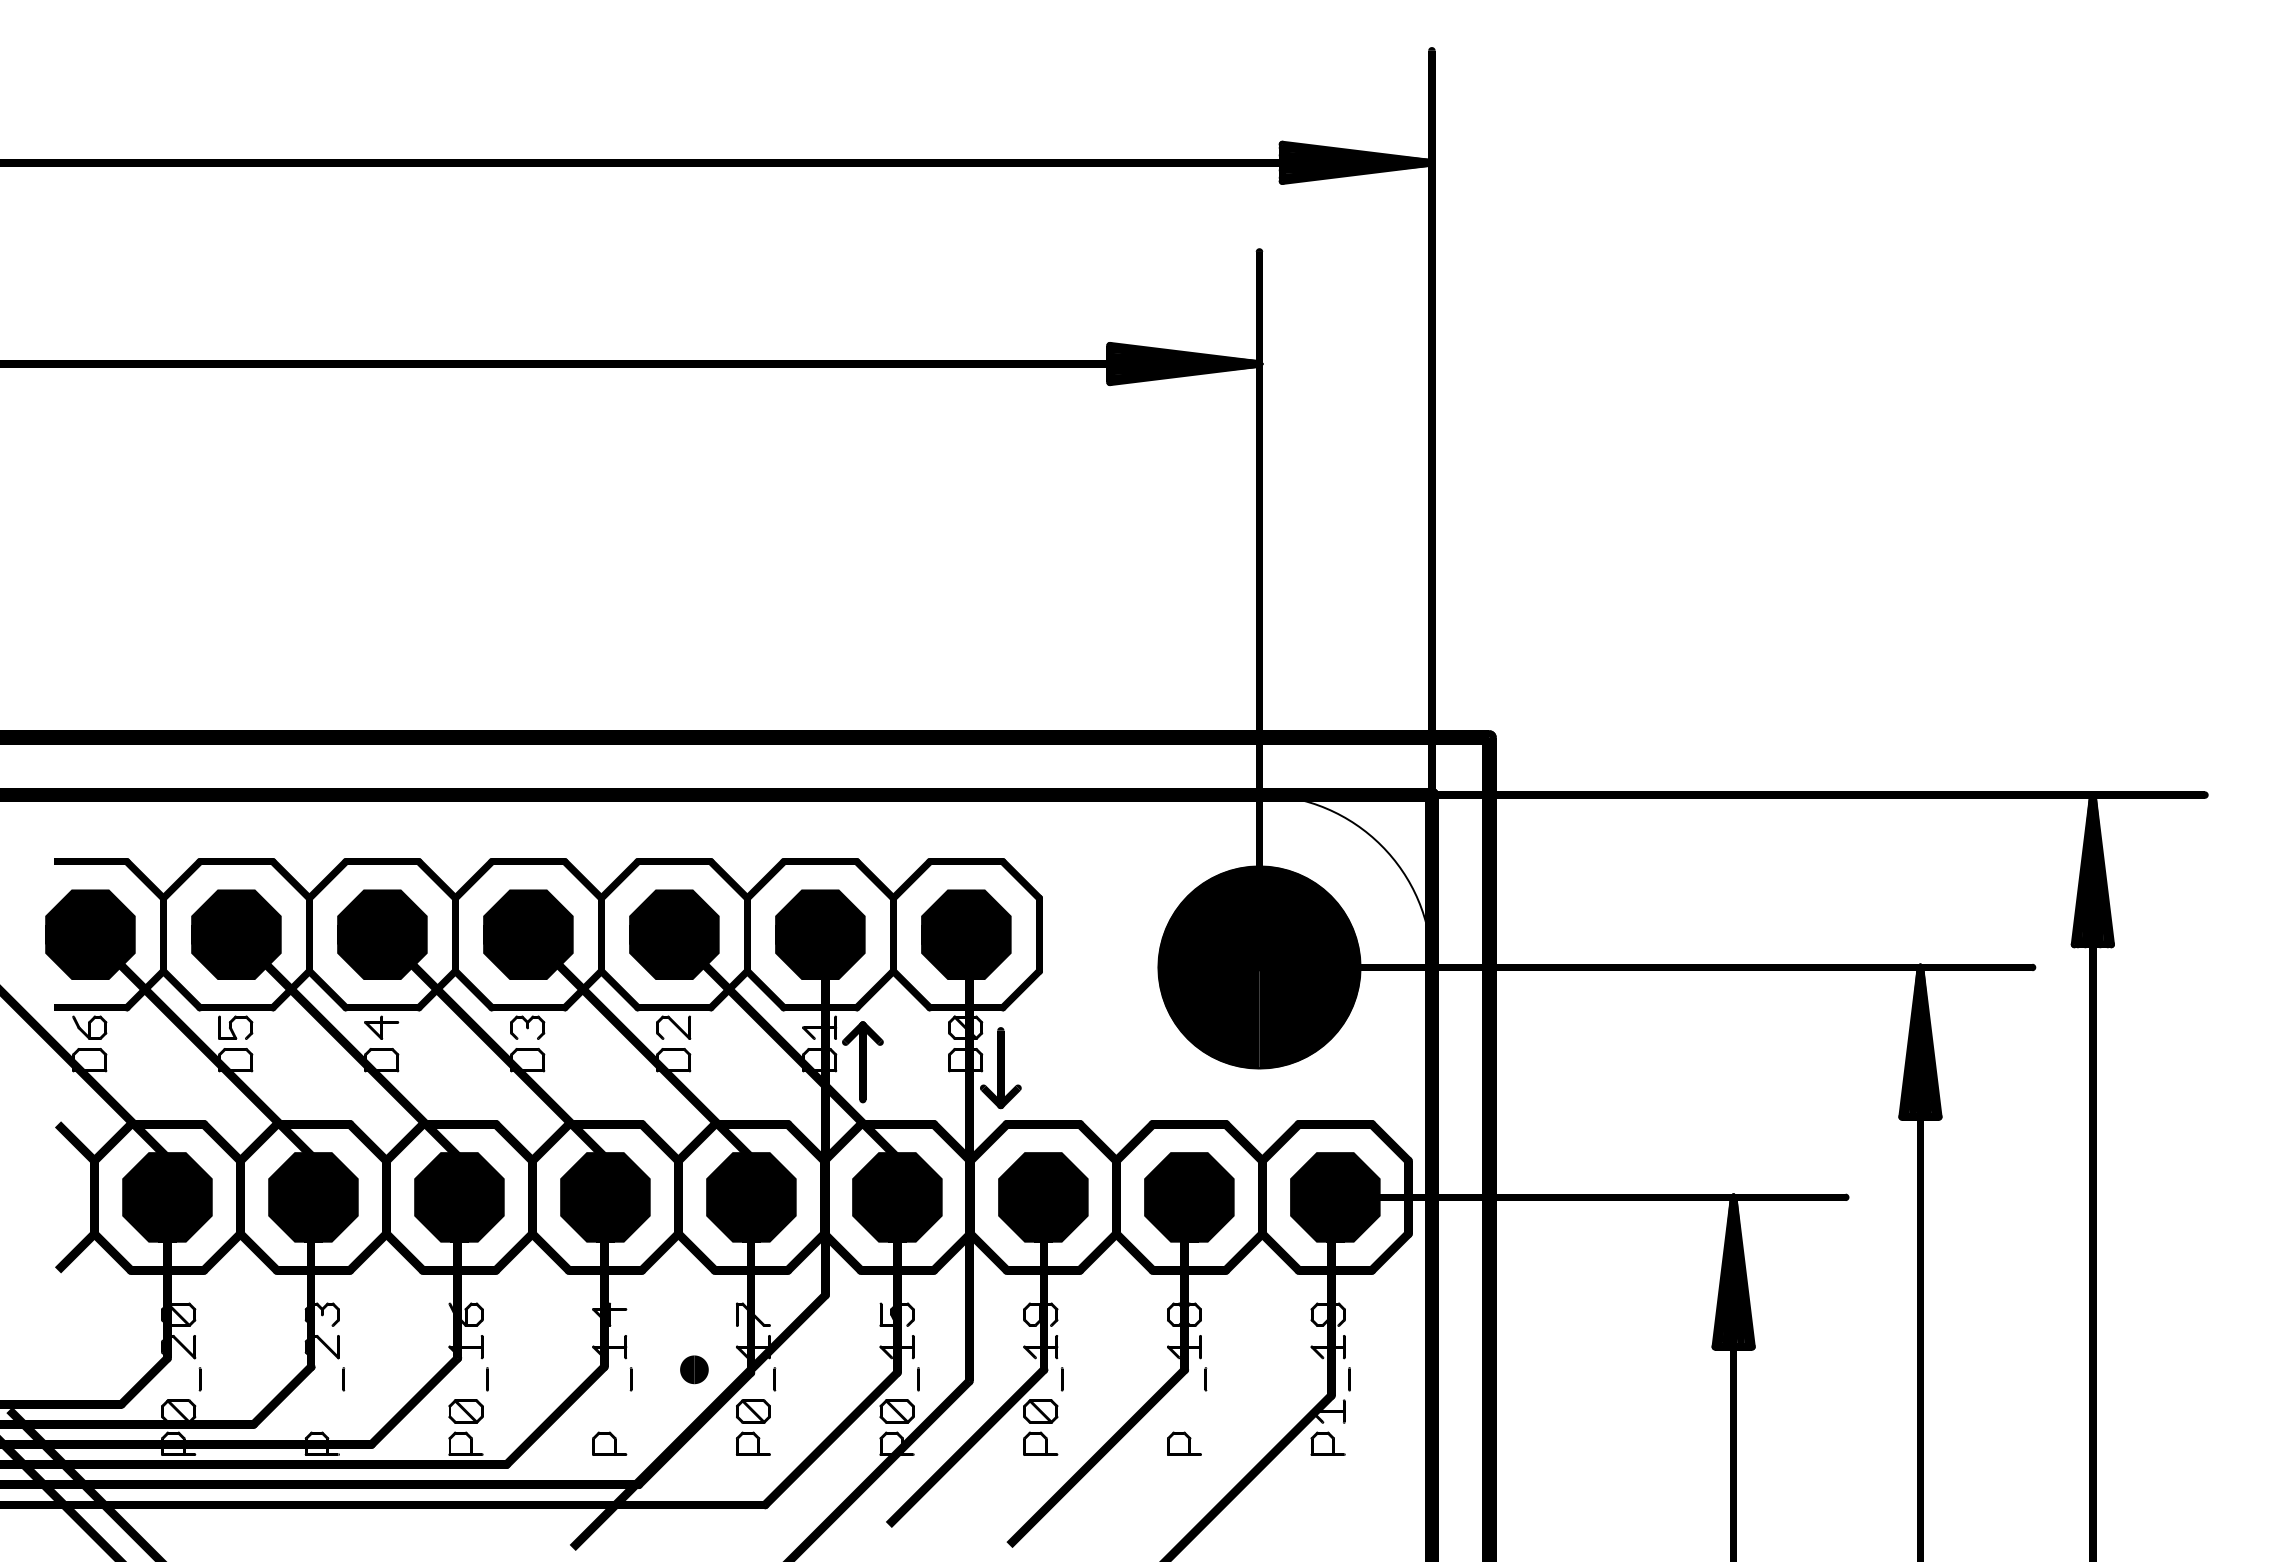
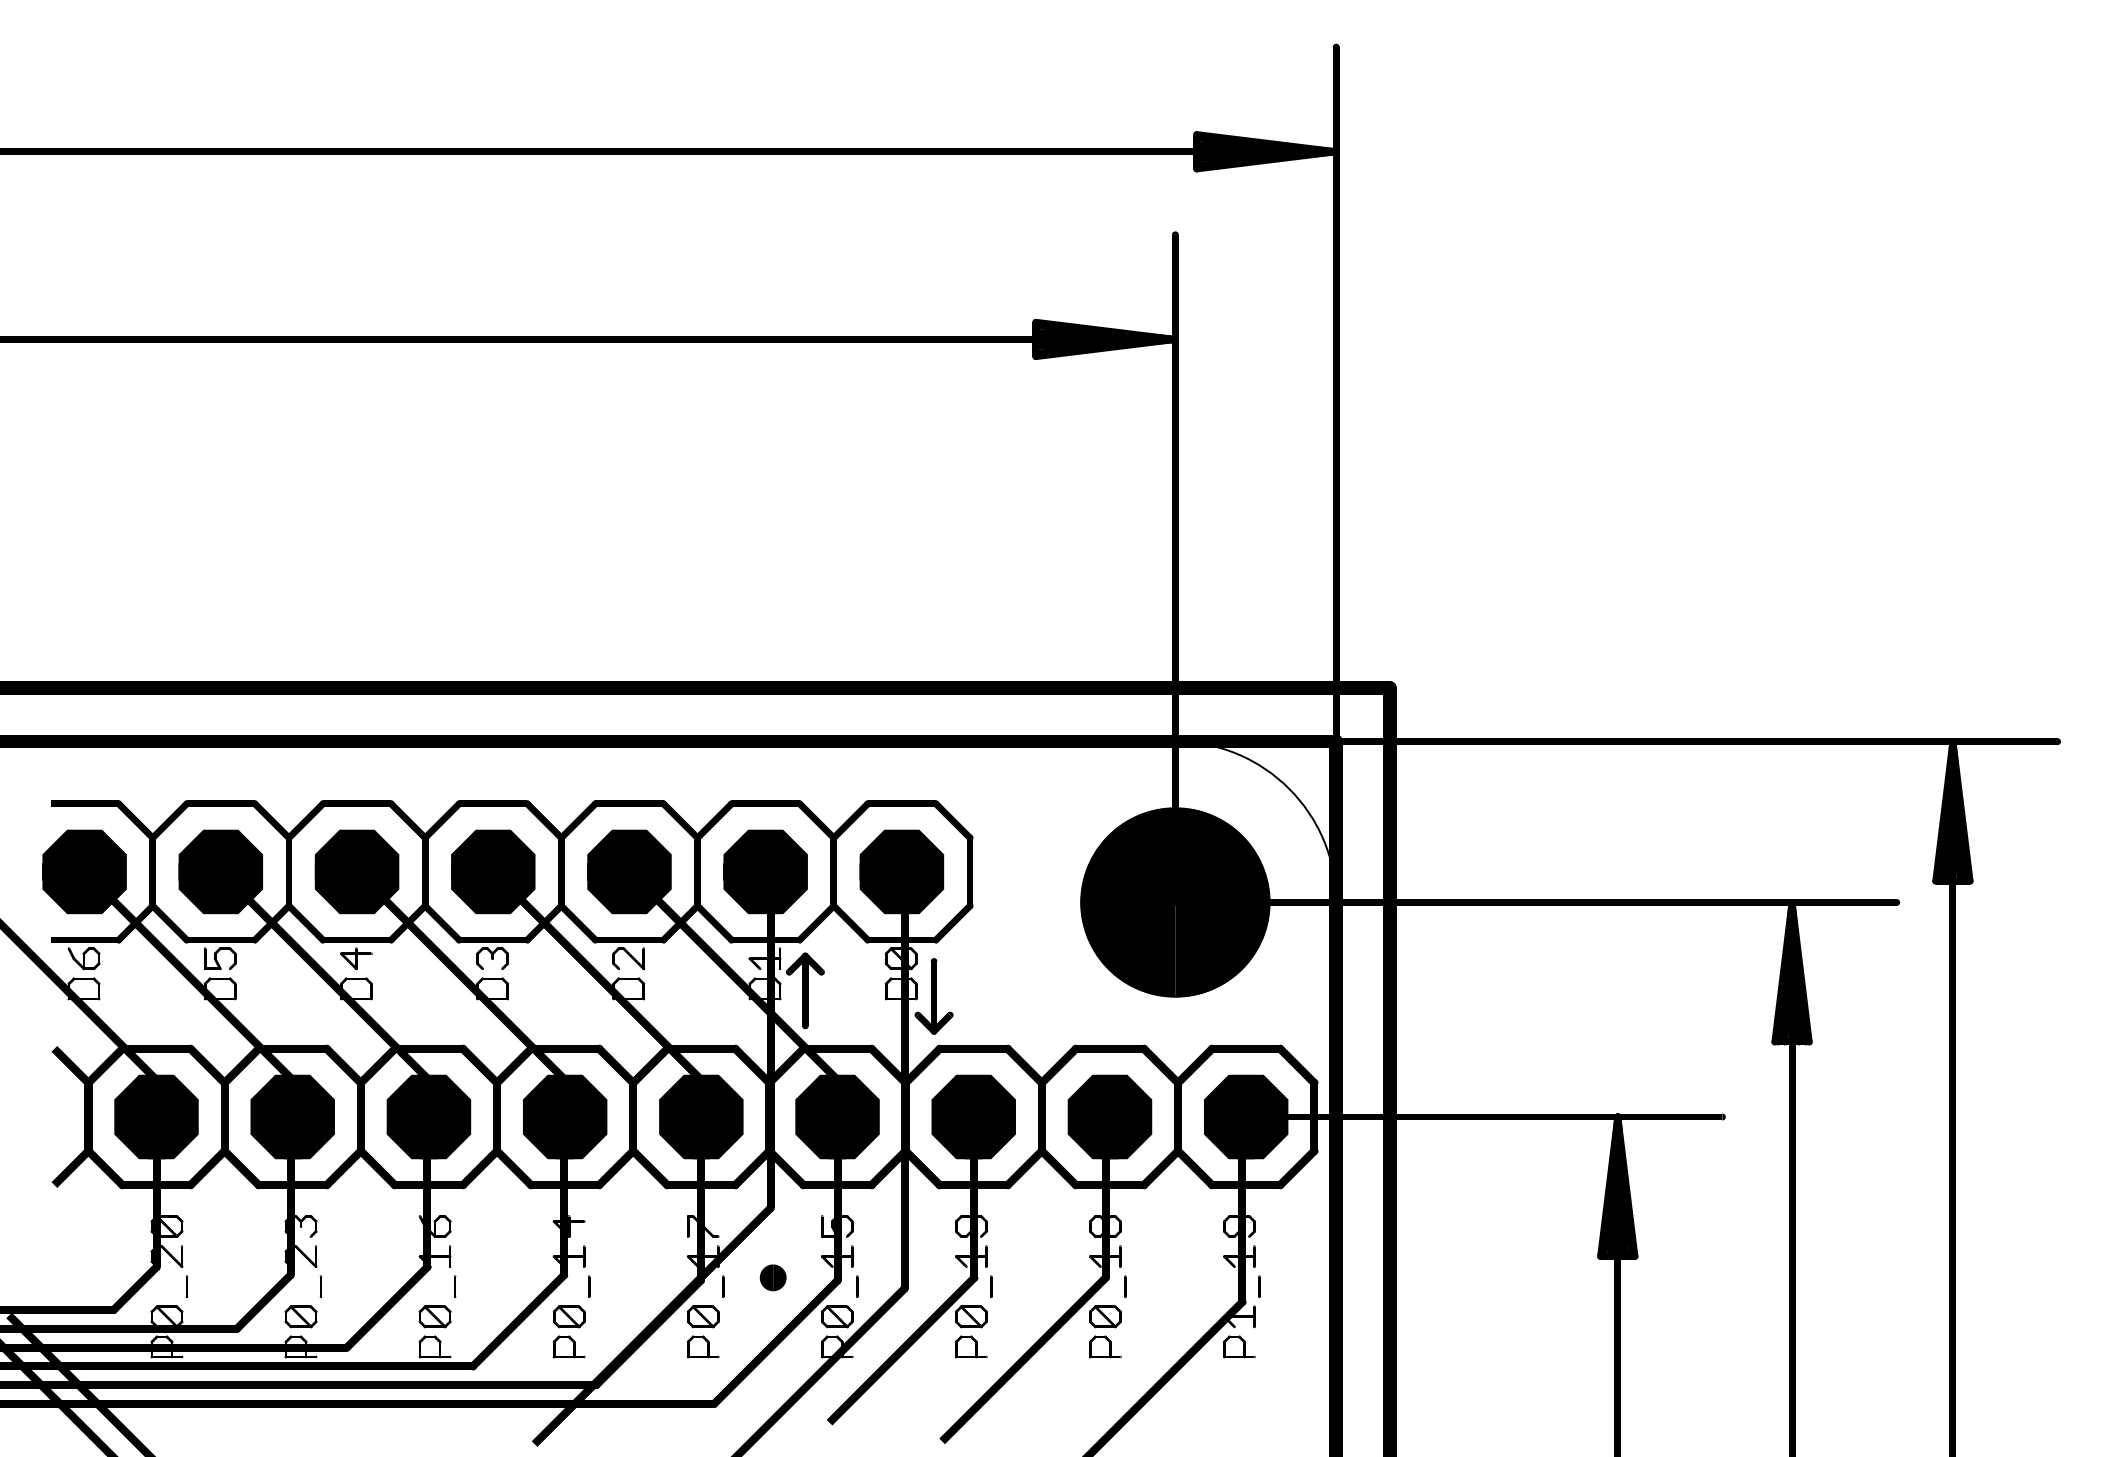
part: (694, 1369) -> (773, 1277), moved
part: (321, 1411) -> (300, 1316), added
part: (609, 1411) -> (568, 1316), added
part: (1184, 1411) -> (1105, 1316), added

